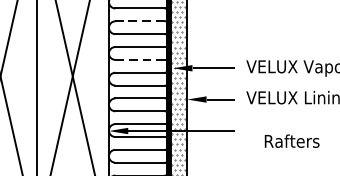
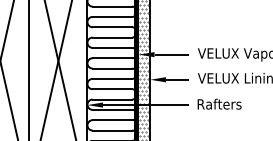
line: (140, 20) -> (112, 16), dashed -> solid
line: (140, 59) -> (112, 47), dashed -> solid
text: (291, 140) -> (219, 103), moved

